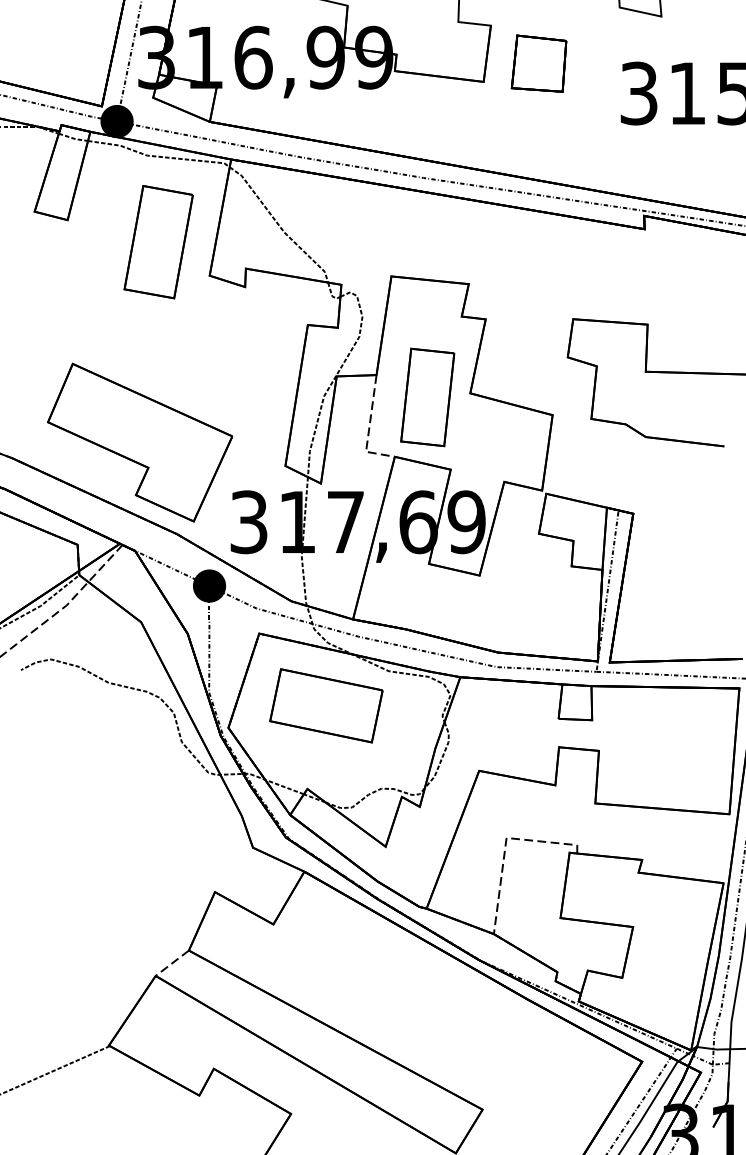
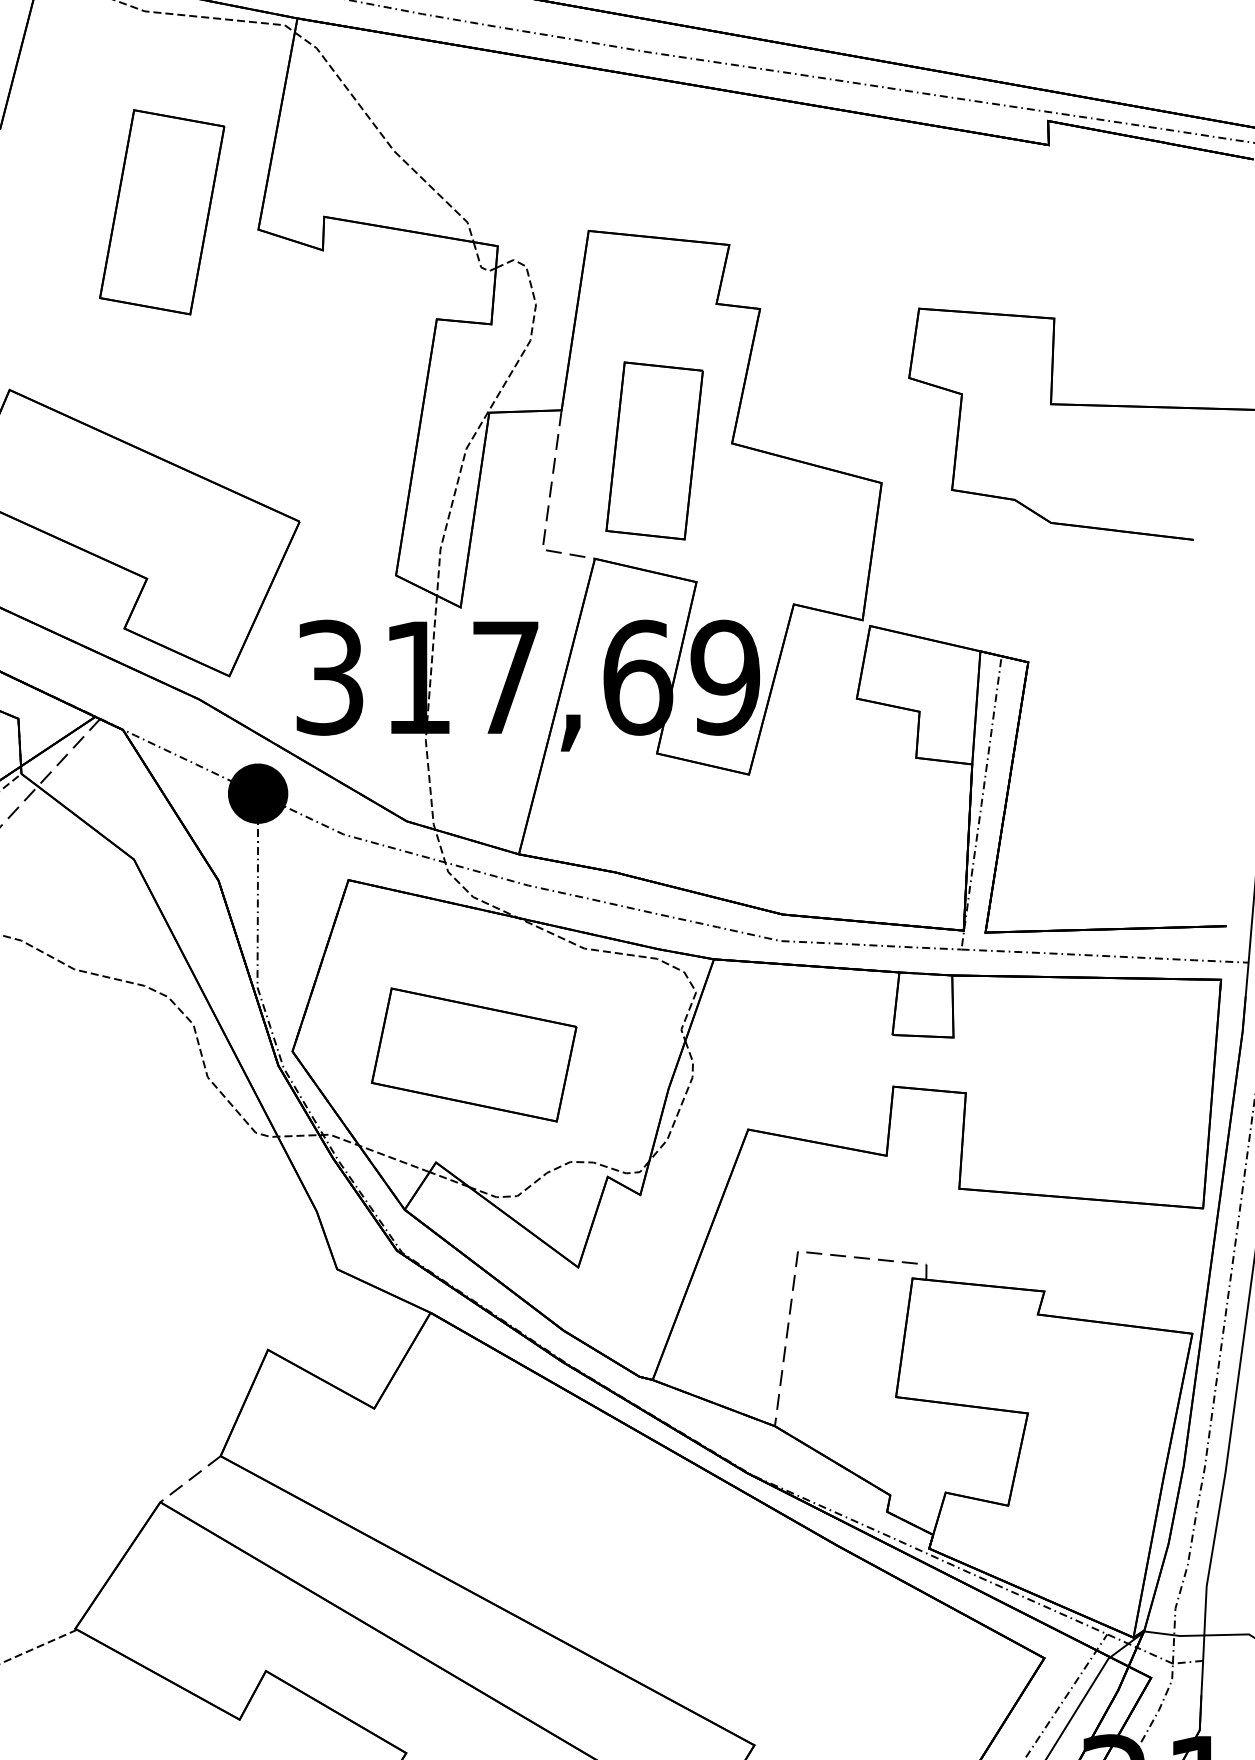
part: (158, 242) -> (161, 212), moved
part: (326, 705) -> (474, 1054), moved

